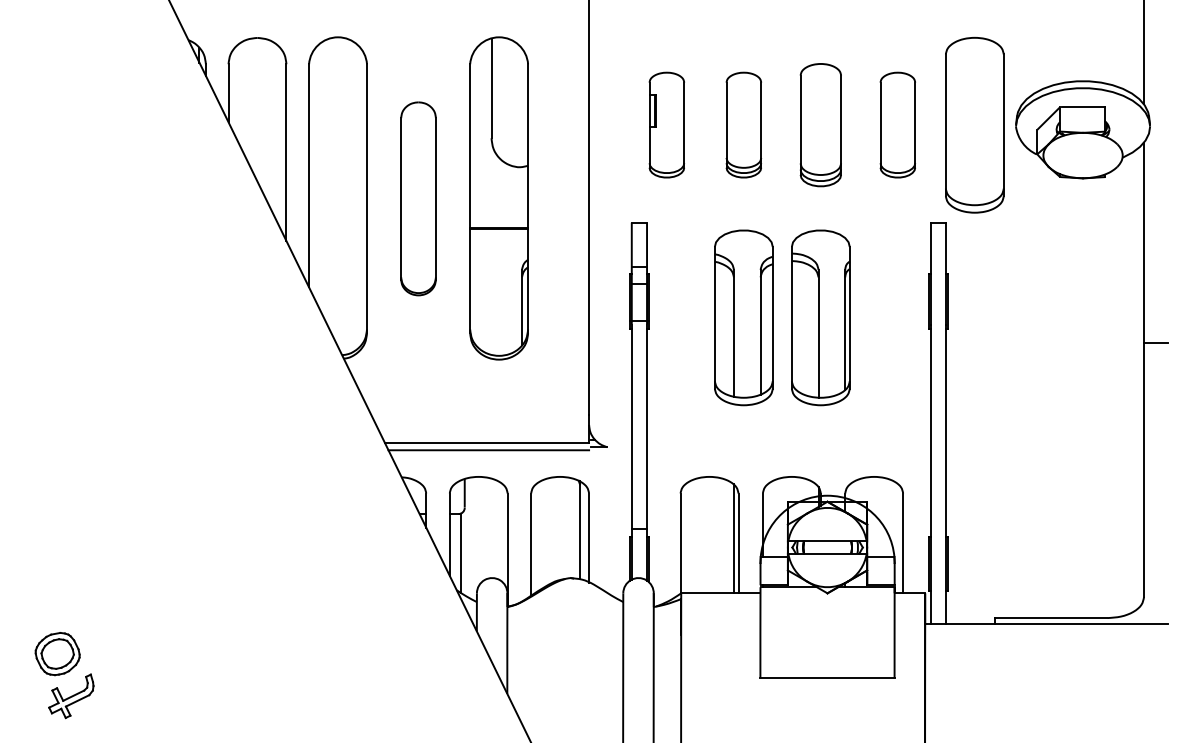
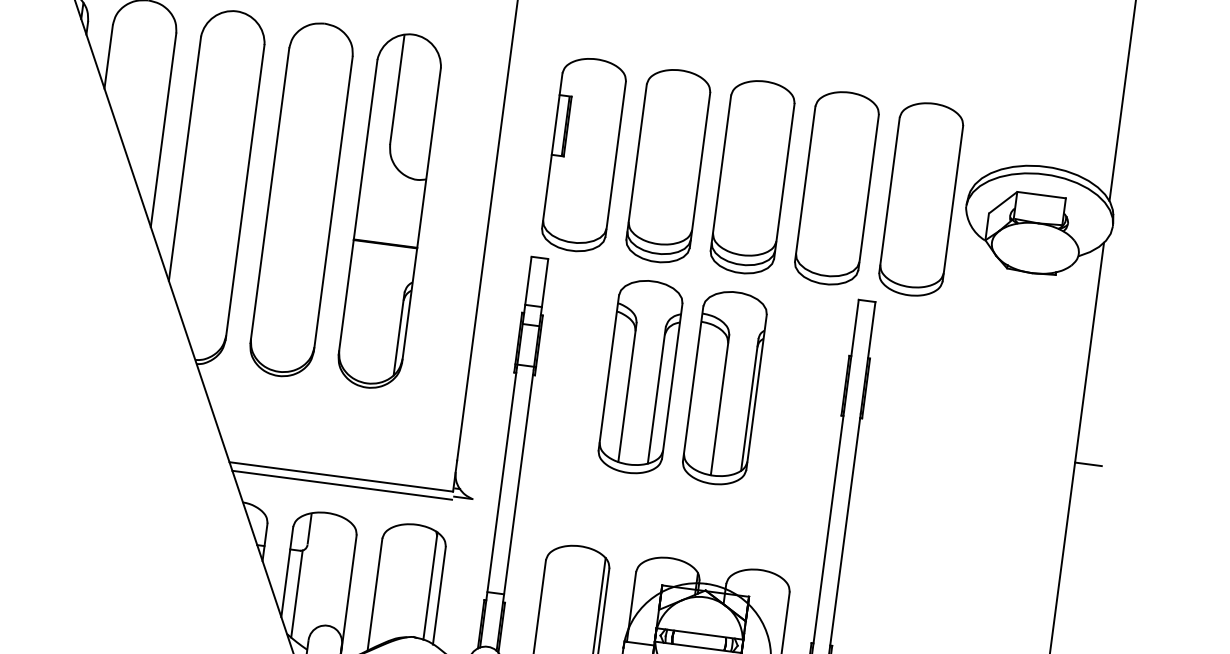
part: (666, 124) -> (583, 154), size x1.67
part: (743, 124) -> (668, 165), size x1.67
part: (820, 124) -> (752, 176), size x1.43
part: (897, 124) -> (836, 187), size x1.67
part: (418, 198) -> (301, 199), size x1.67

